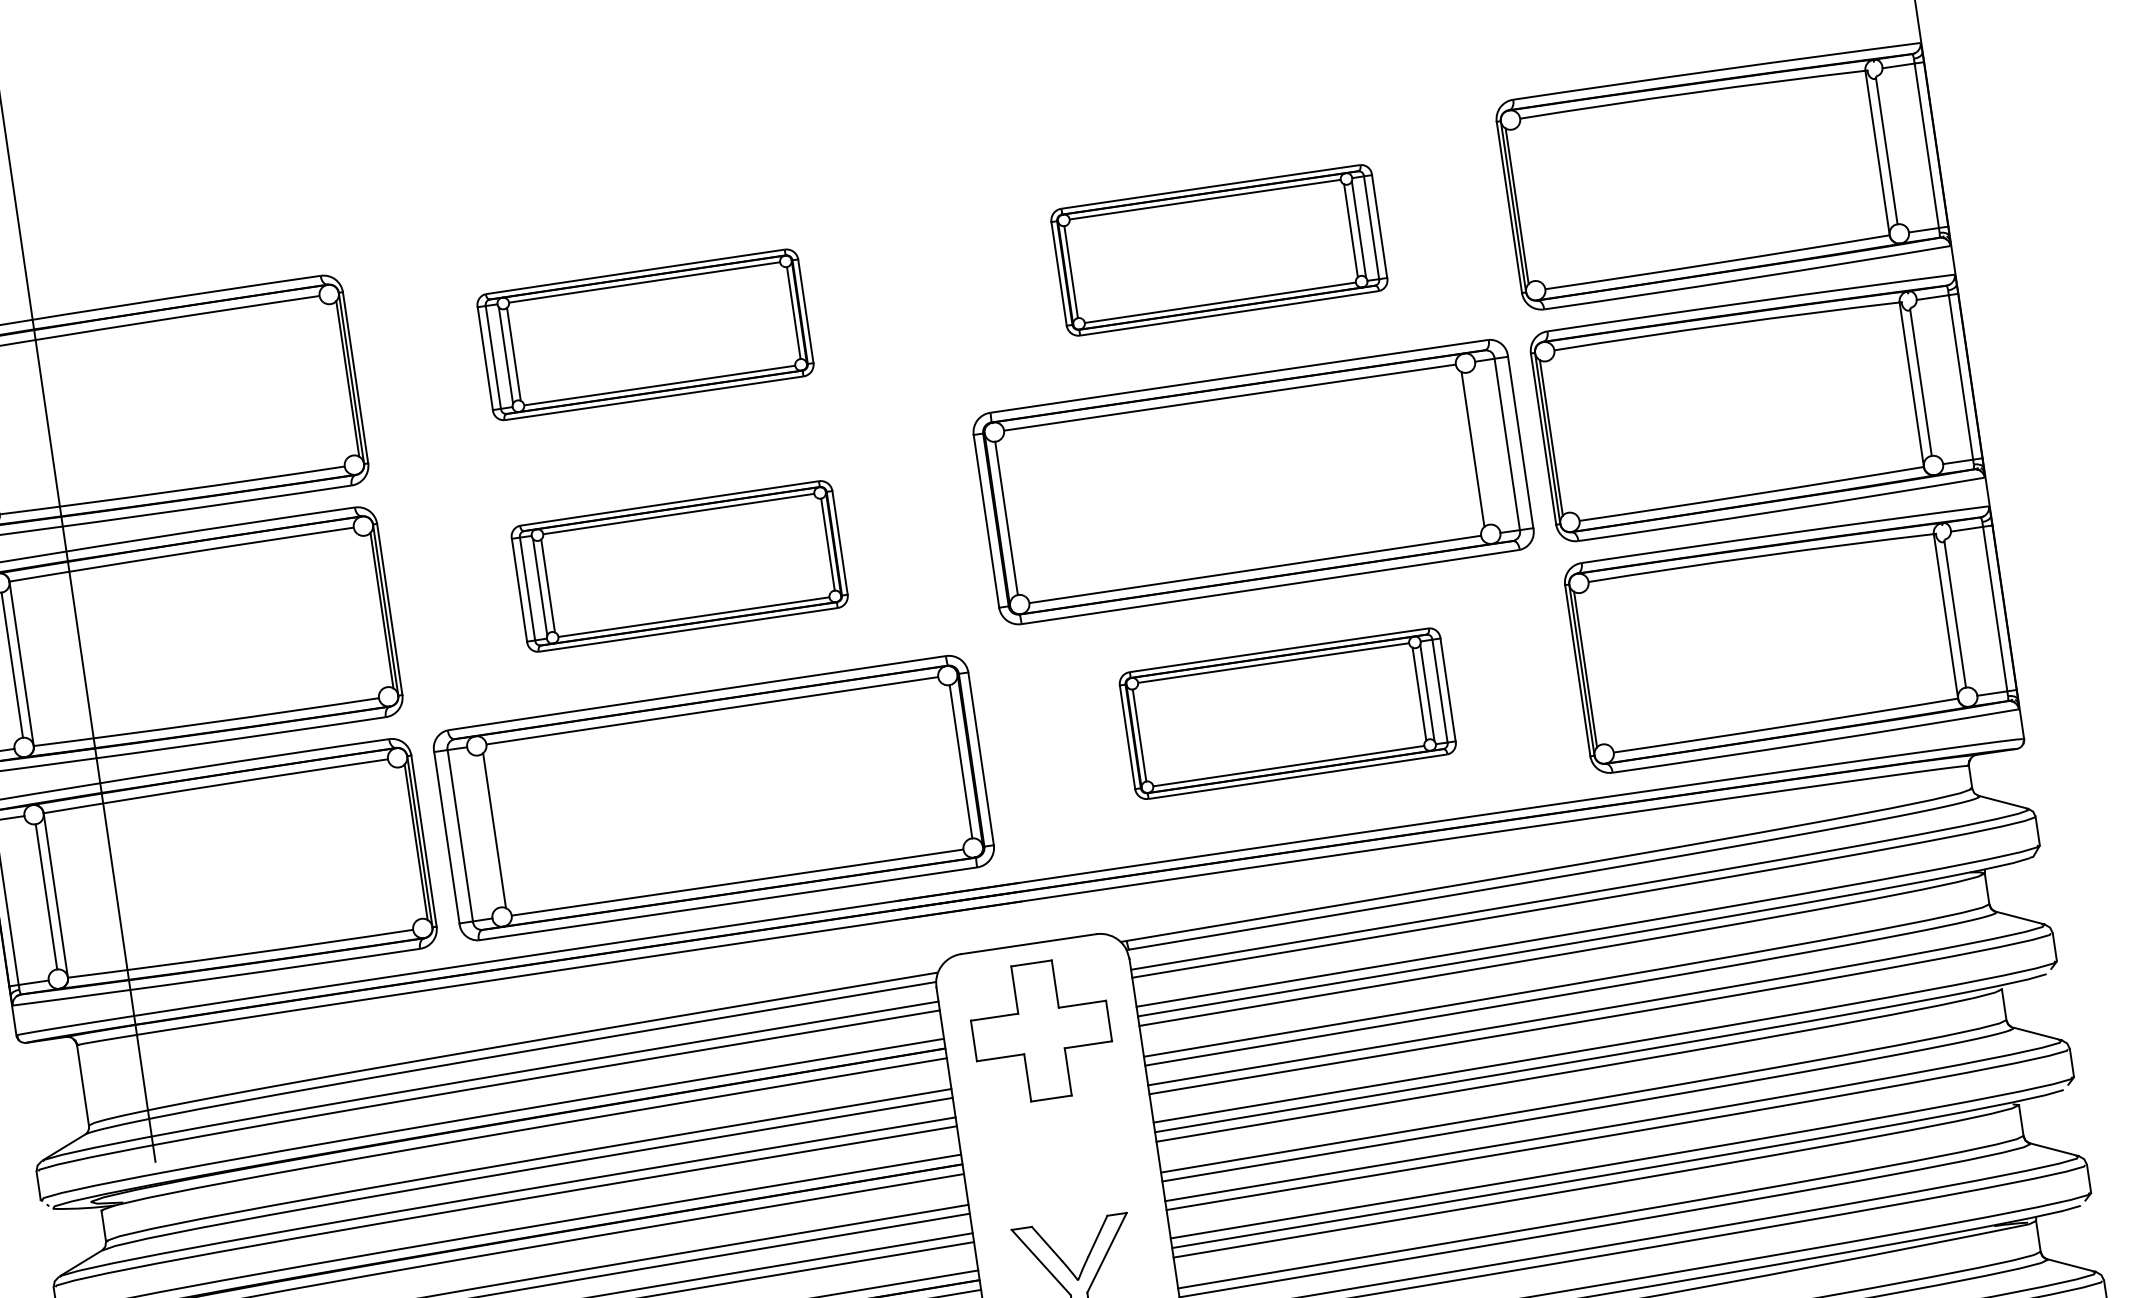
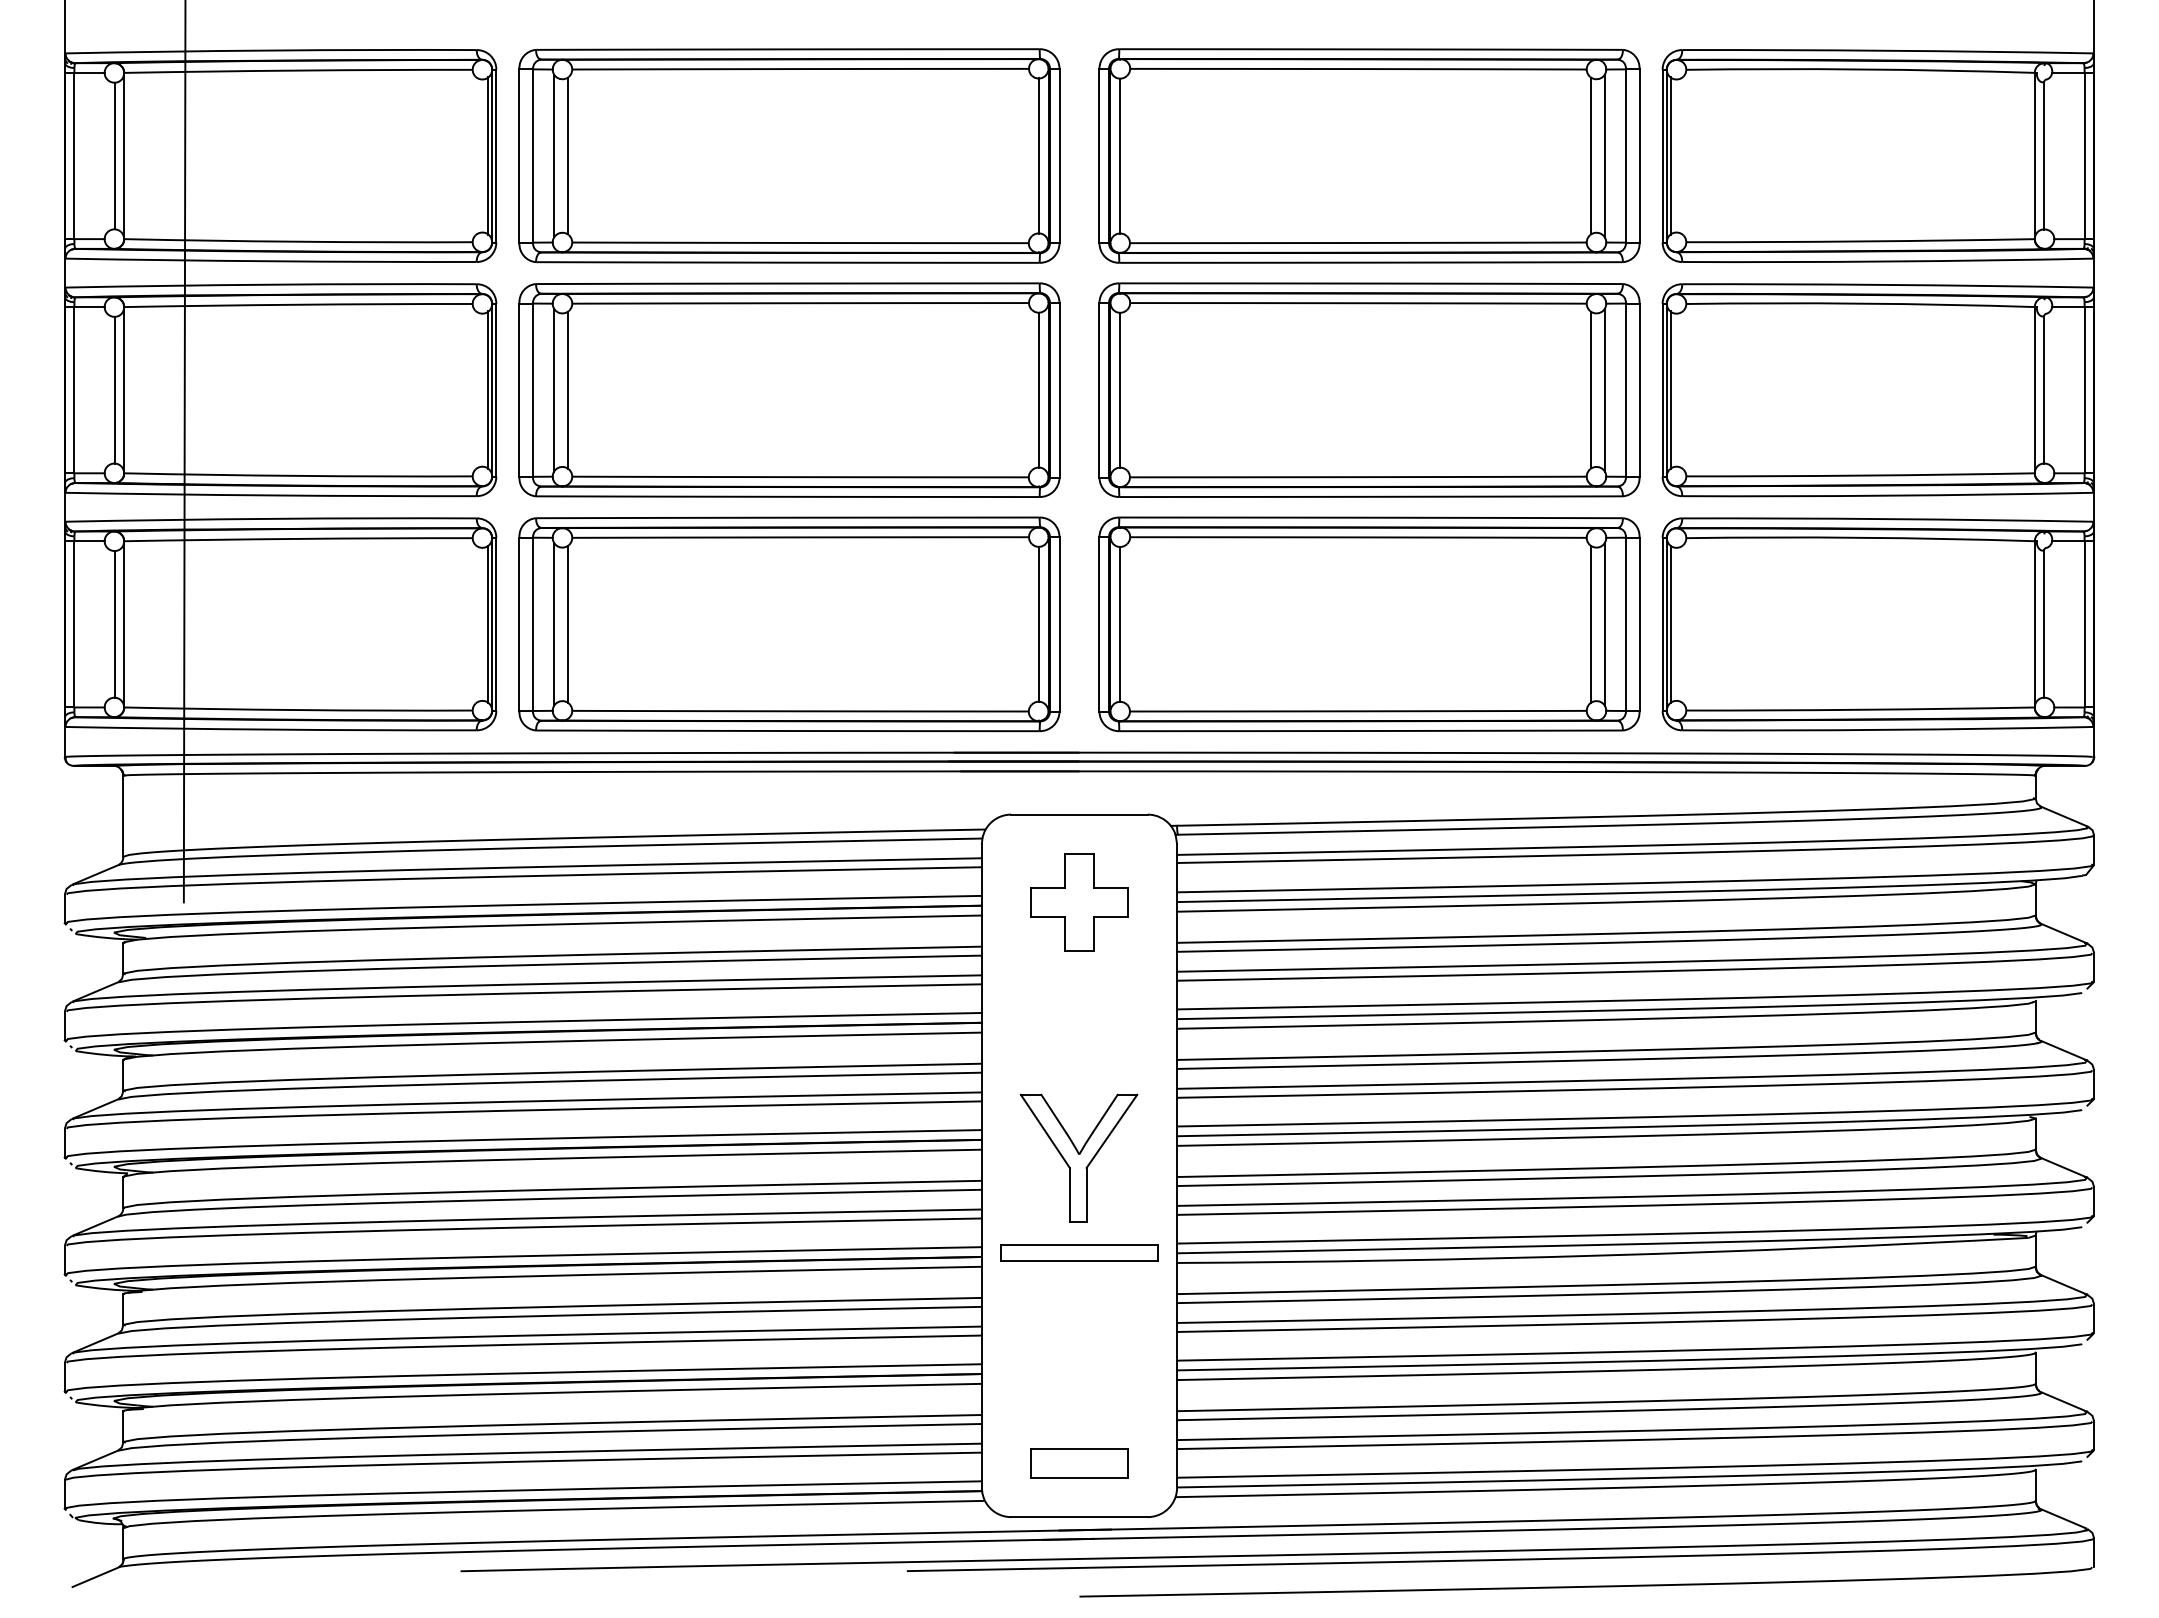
part: (1219, 249) -> (1369, 155), size x1.67
part: (645, 334) -> (789, 155), size x1.67
line: (1485, 446) -> (1604, 389), added
part: (679, 565) -> (789, 389), size x1.67
part: (1287, 713) -> (1369, 624), size x1.67
line: (481, 831) -> (554, 623), added
part: (1041, 1031) -> (1079, 902), size x0.71

